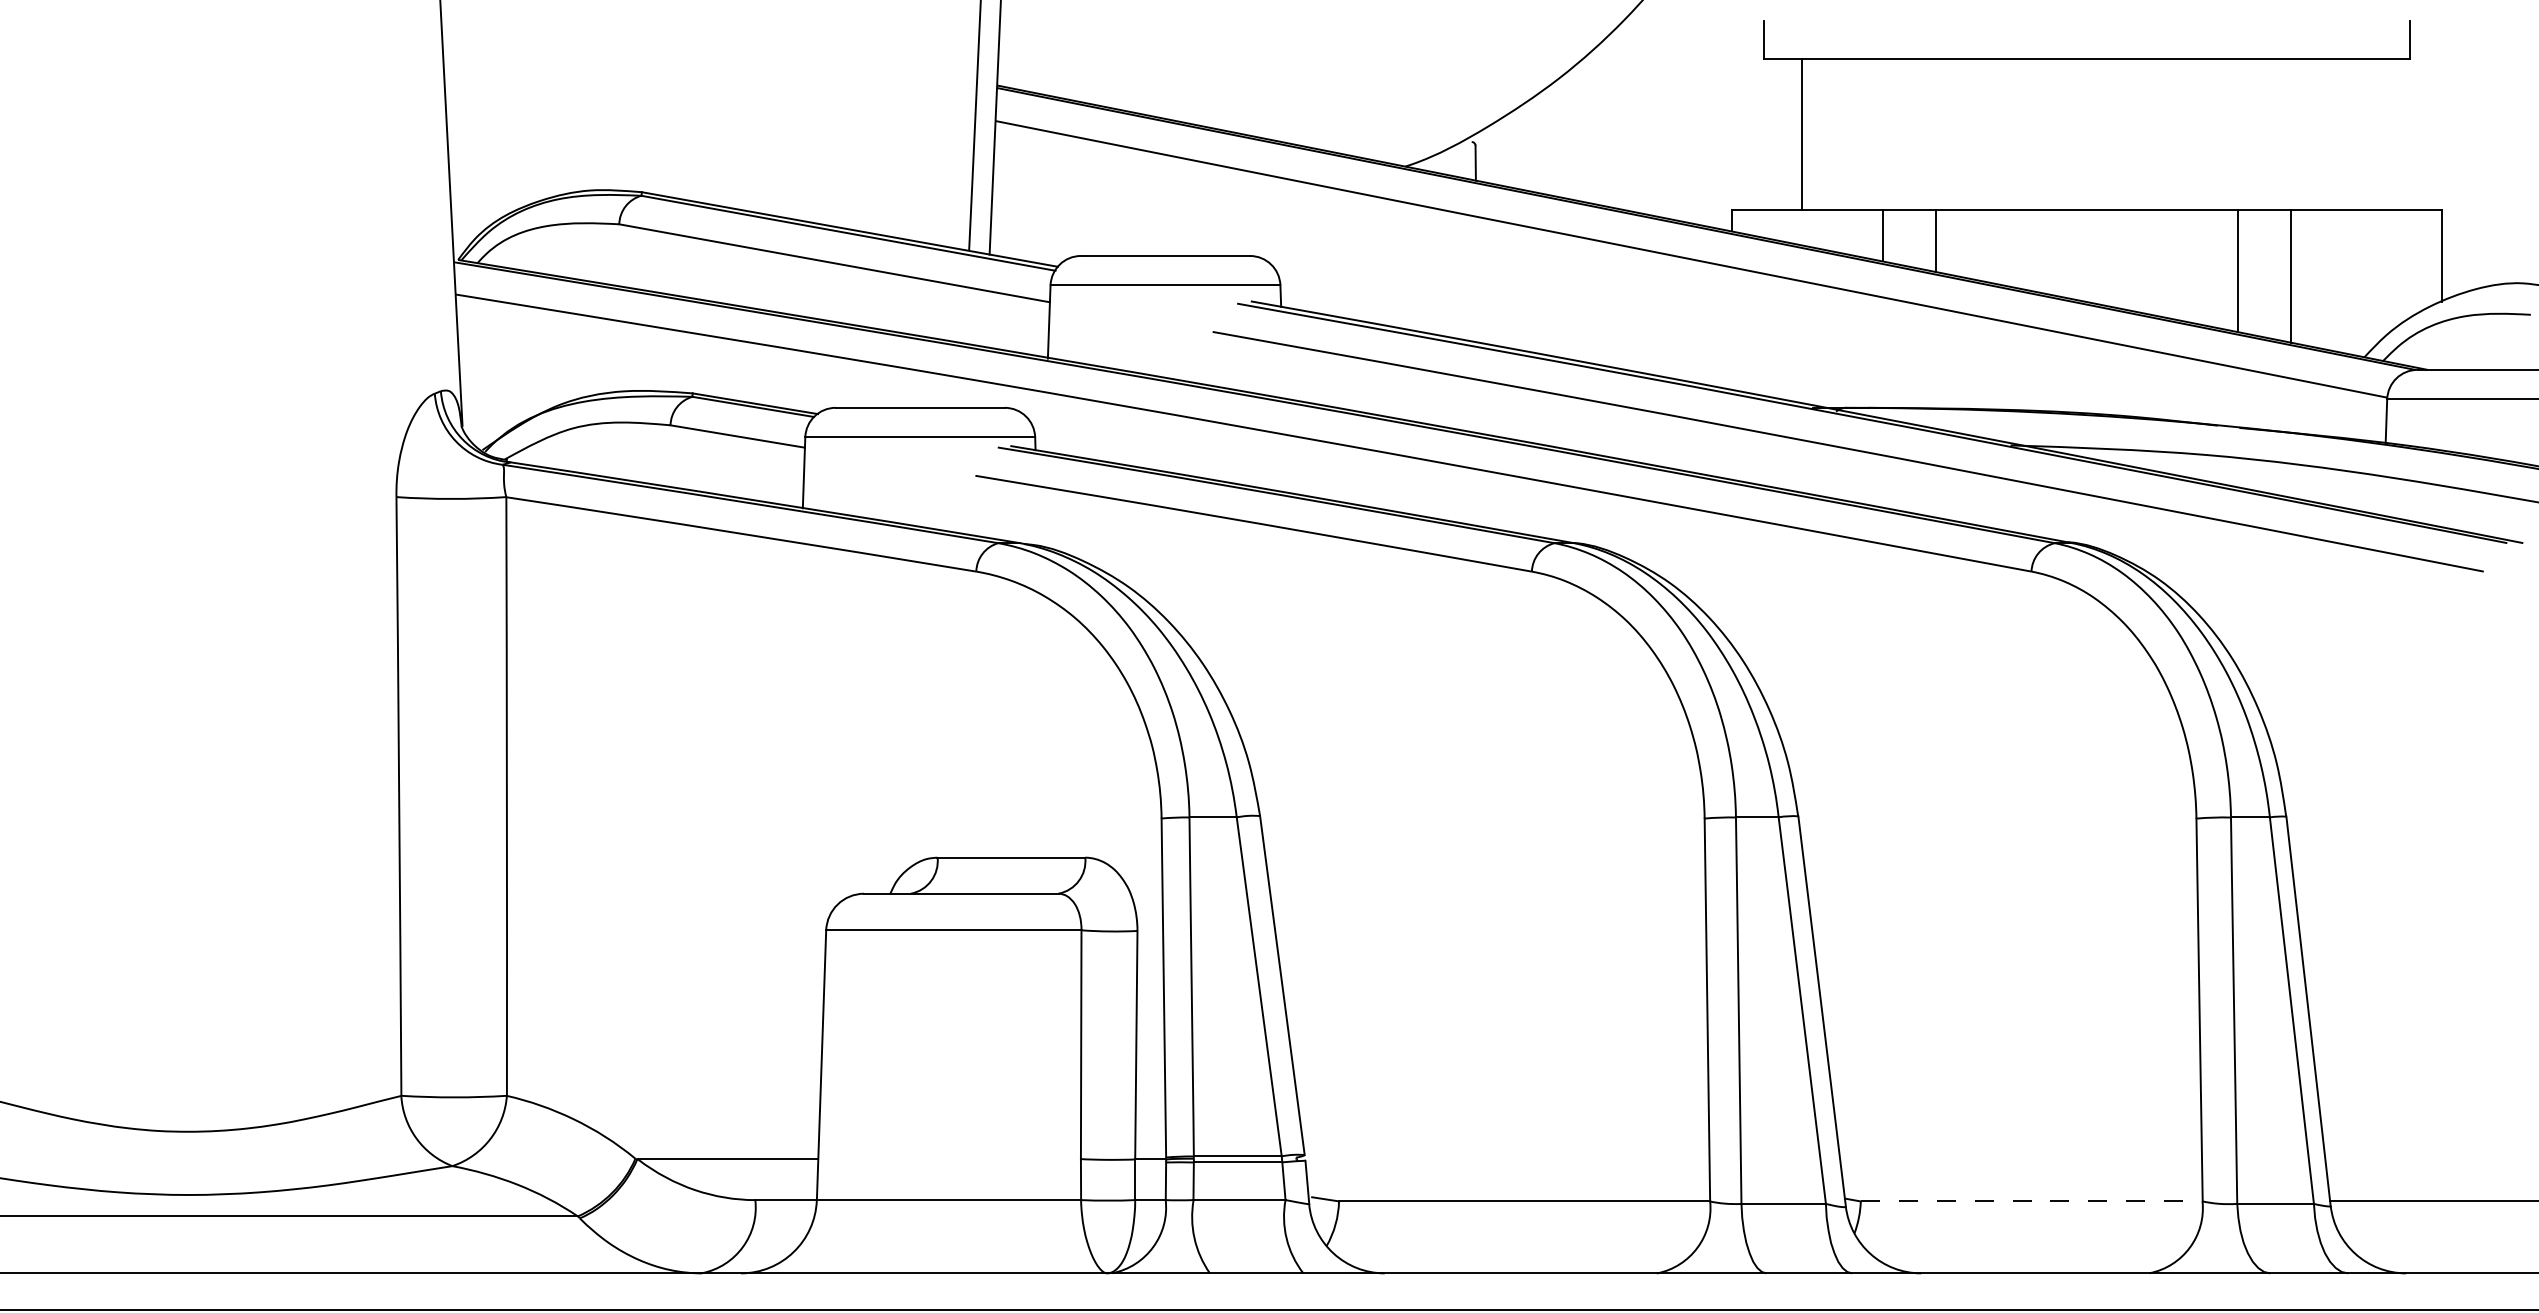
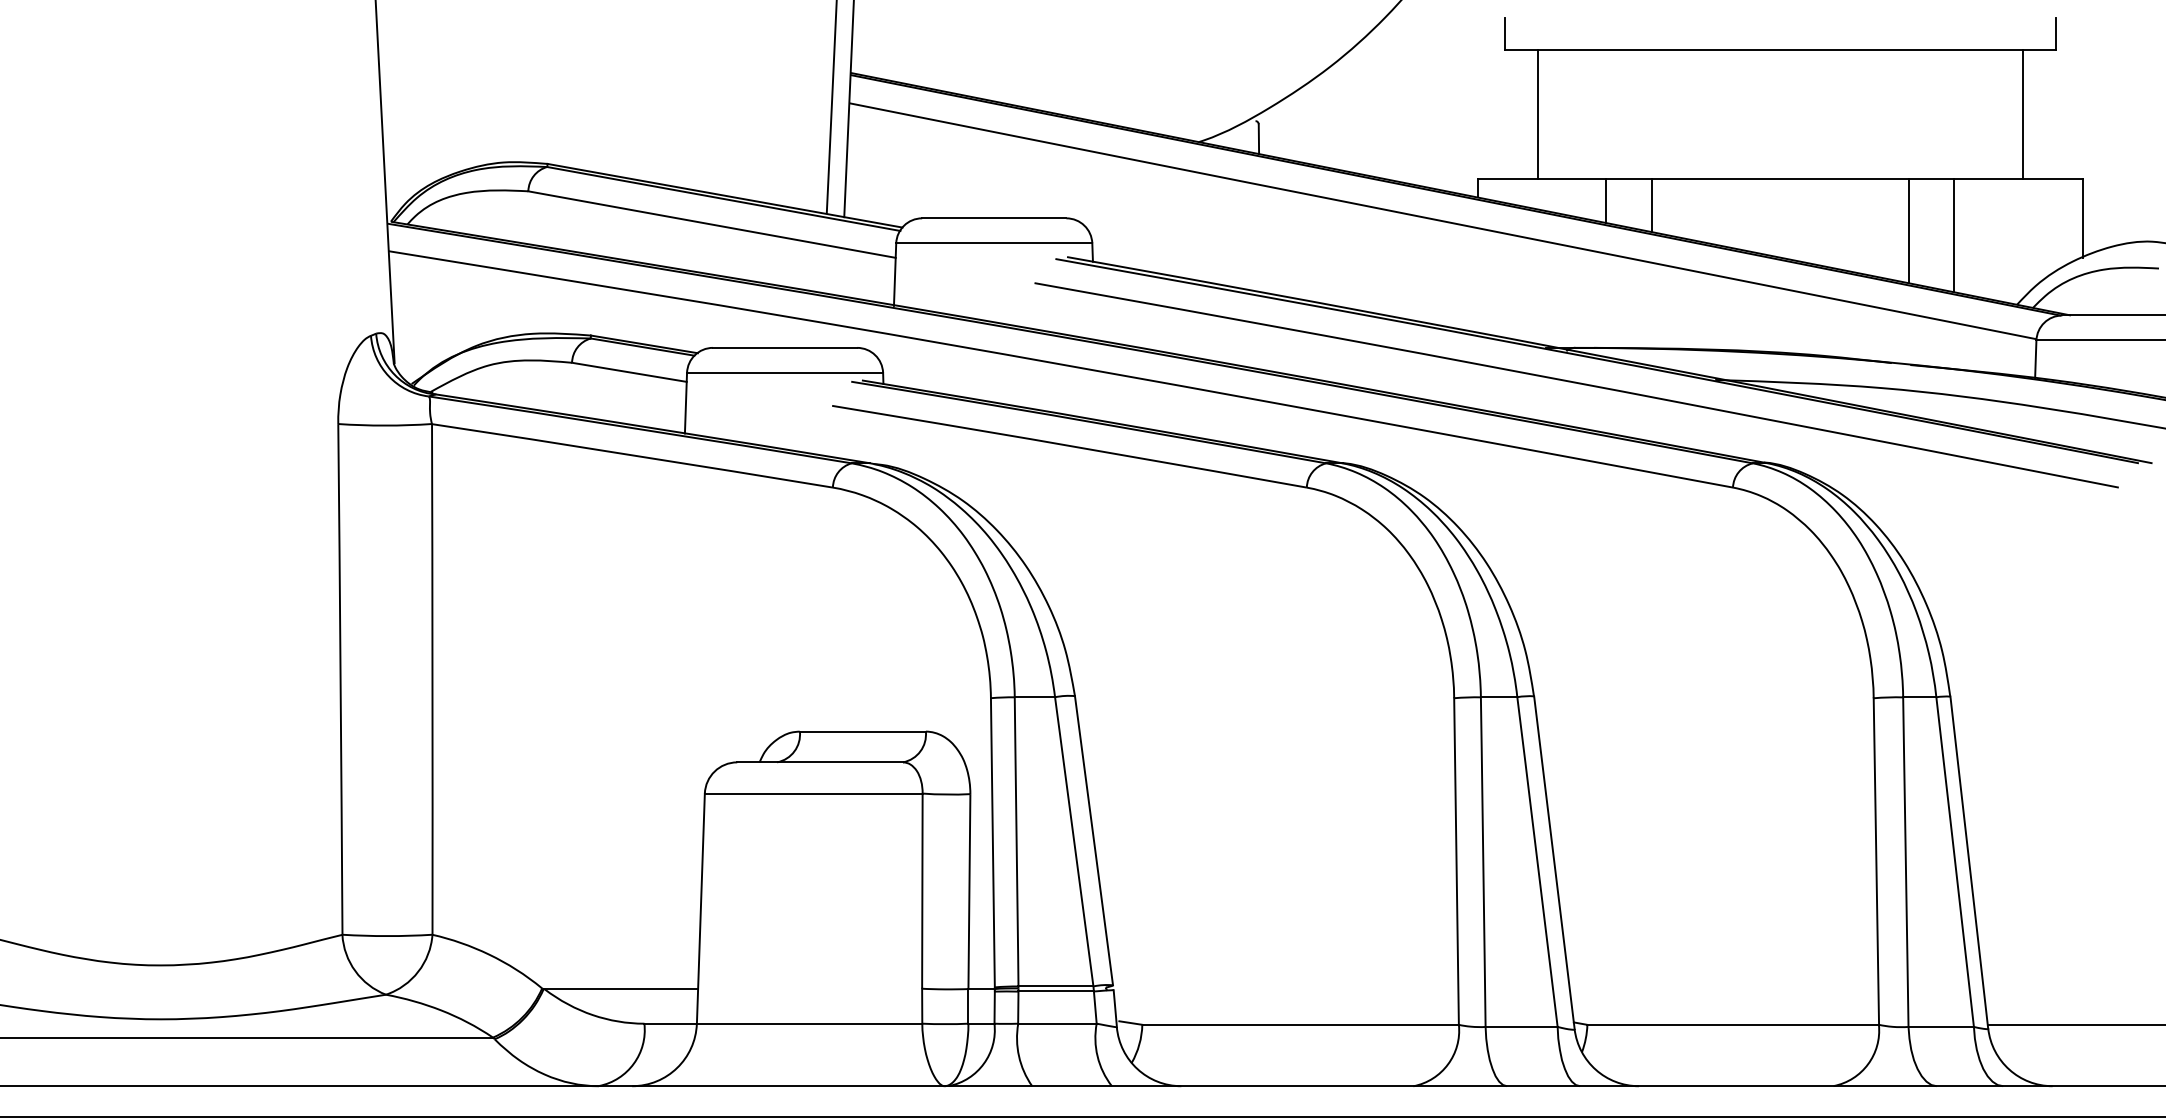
line: (2372, 134) -> (2023, 114), added
line: (2032, 1201) -> (1733, 1024), dashed -> solid

